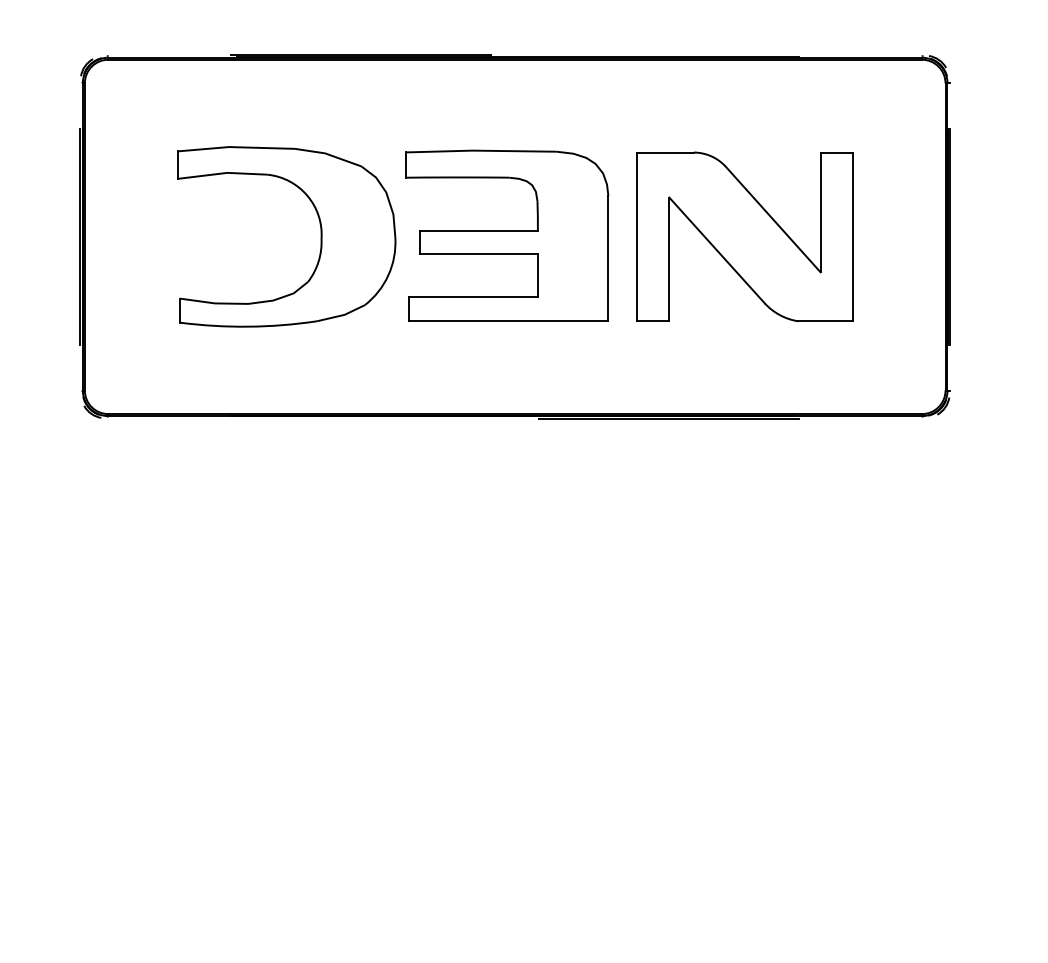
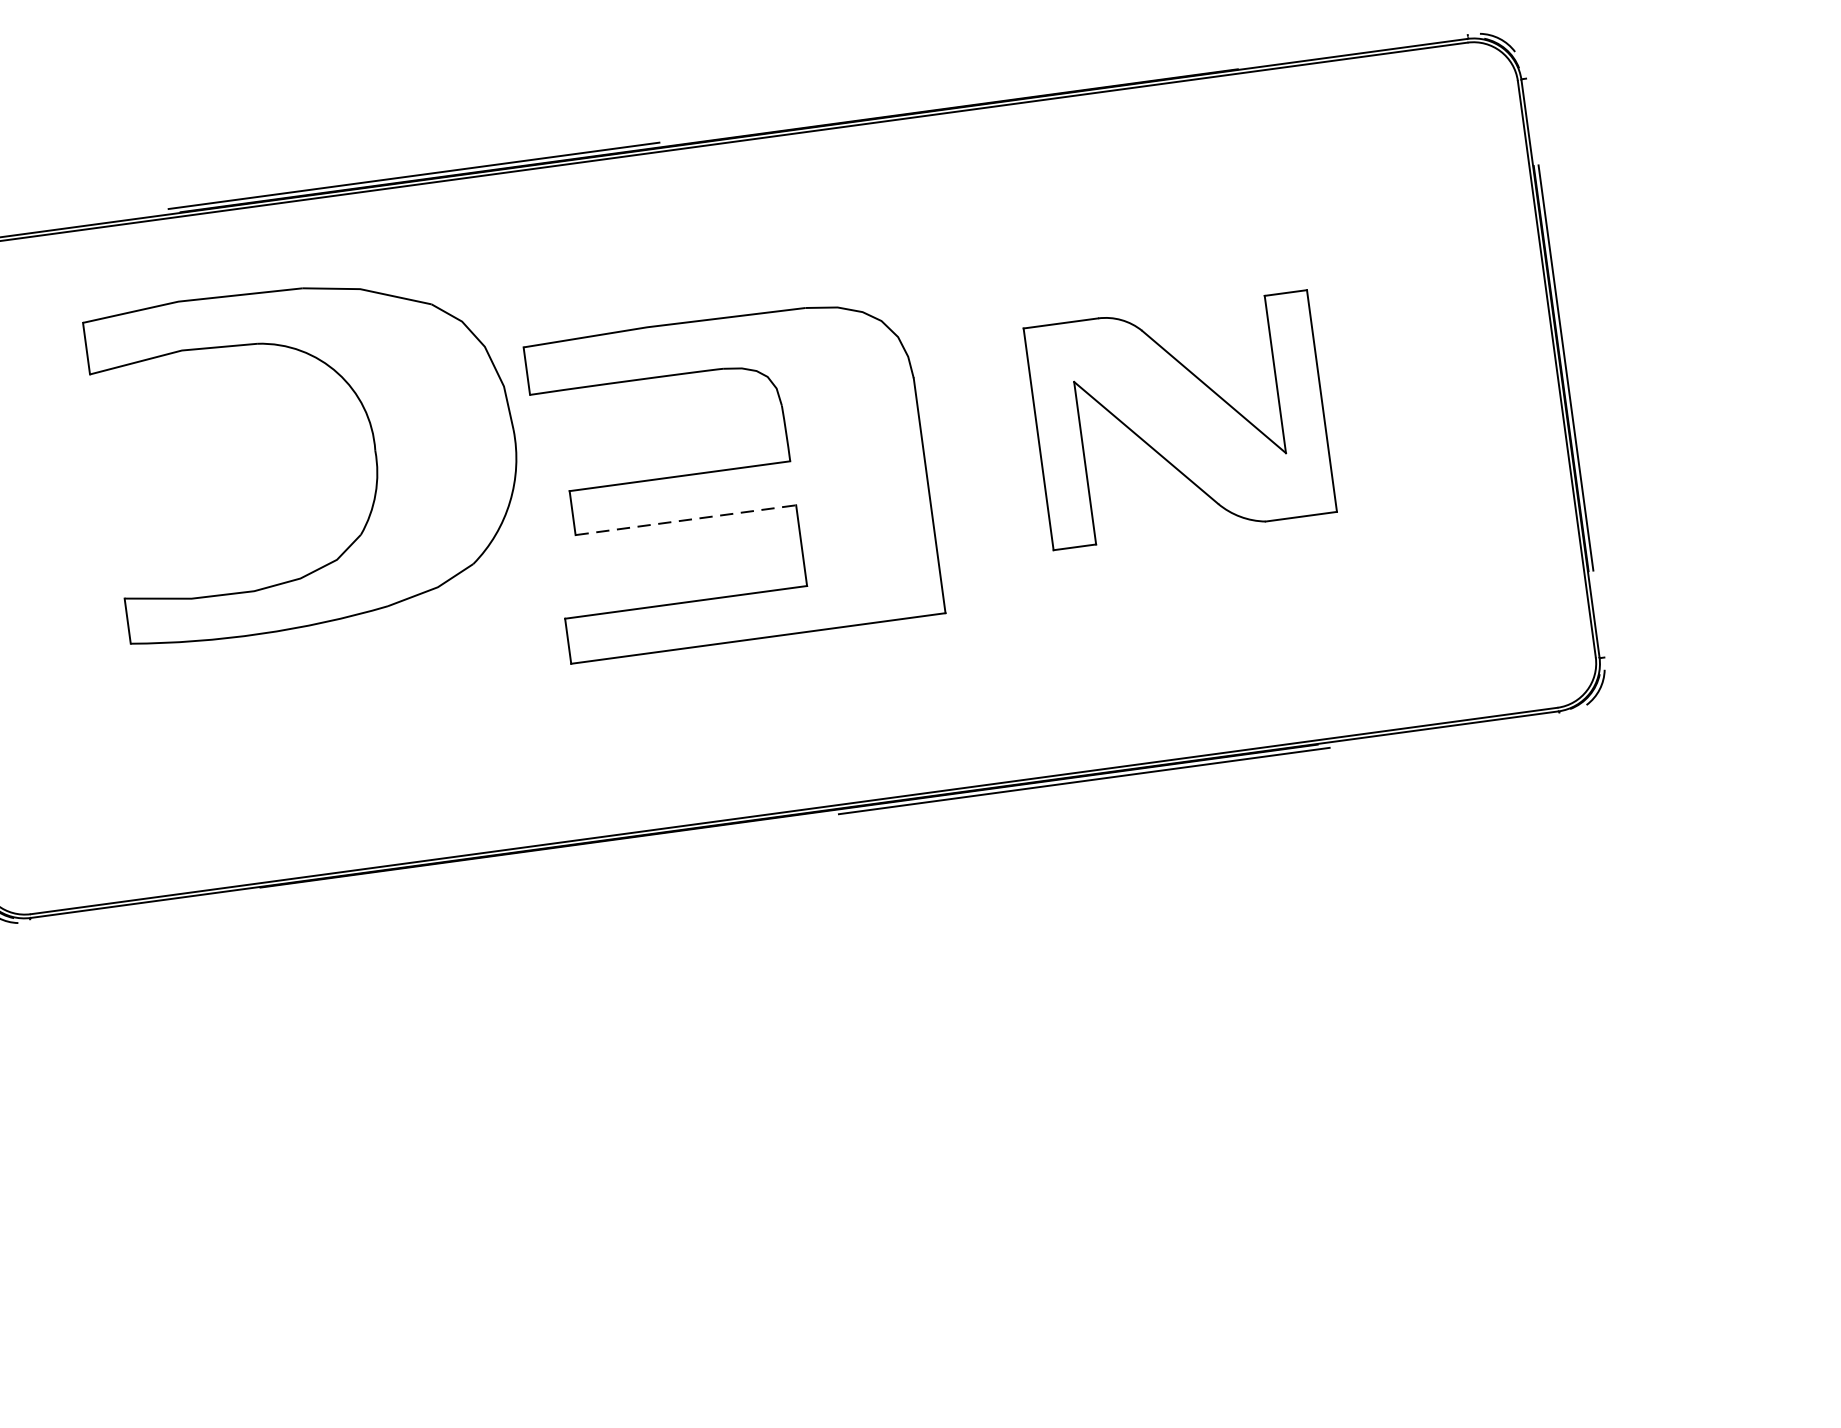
part: (320, 236) -> (372, 446), moved
part: (744, 236) -> (1179, 419), size x0.7
line: (479, 254) -> (686, 520), solid -> dashed

